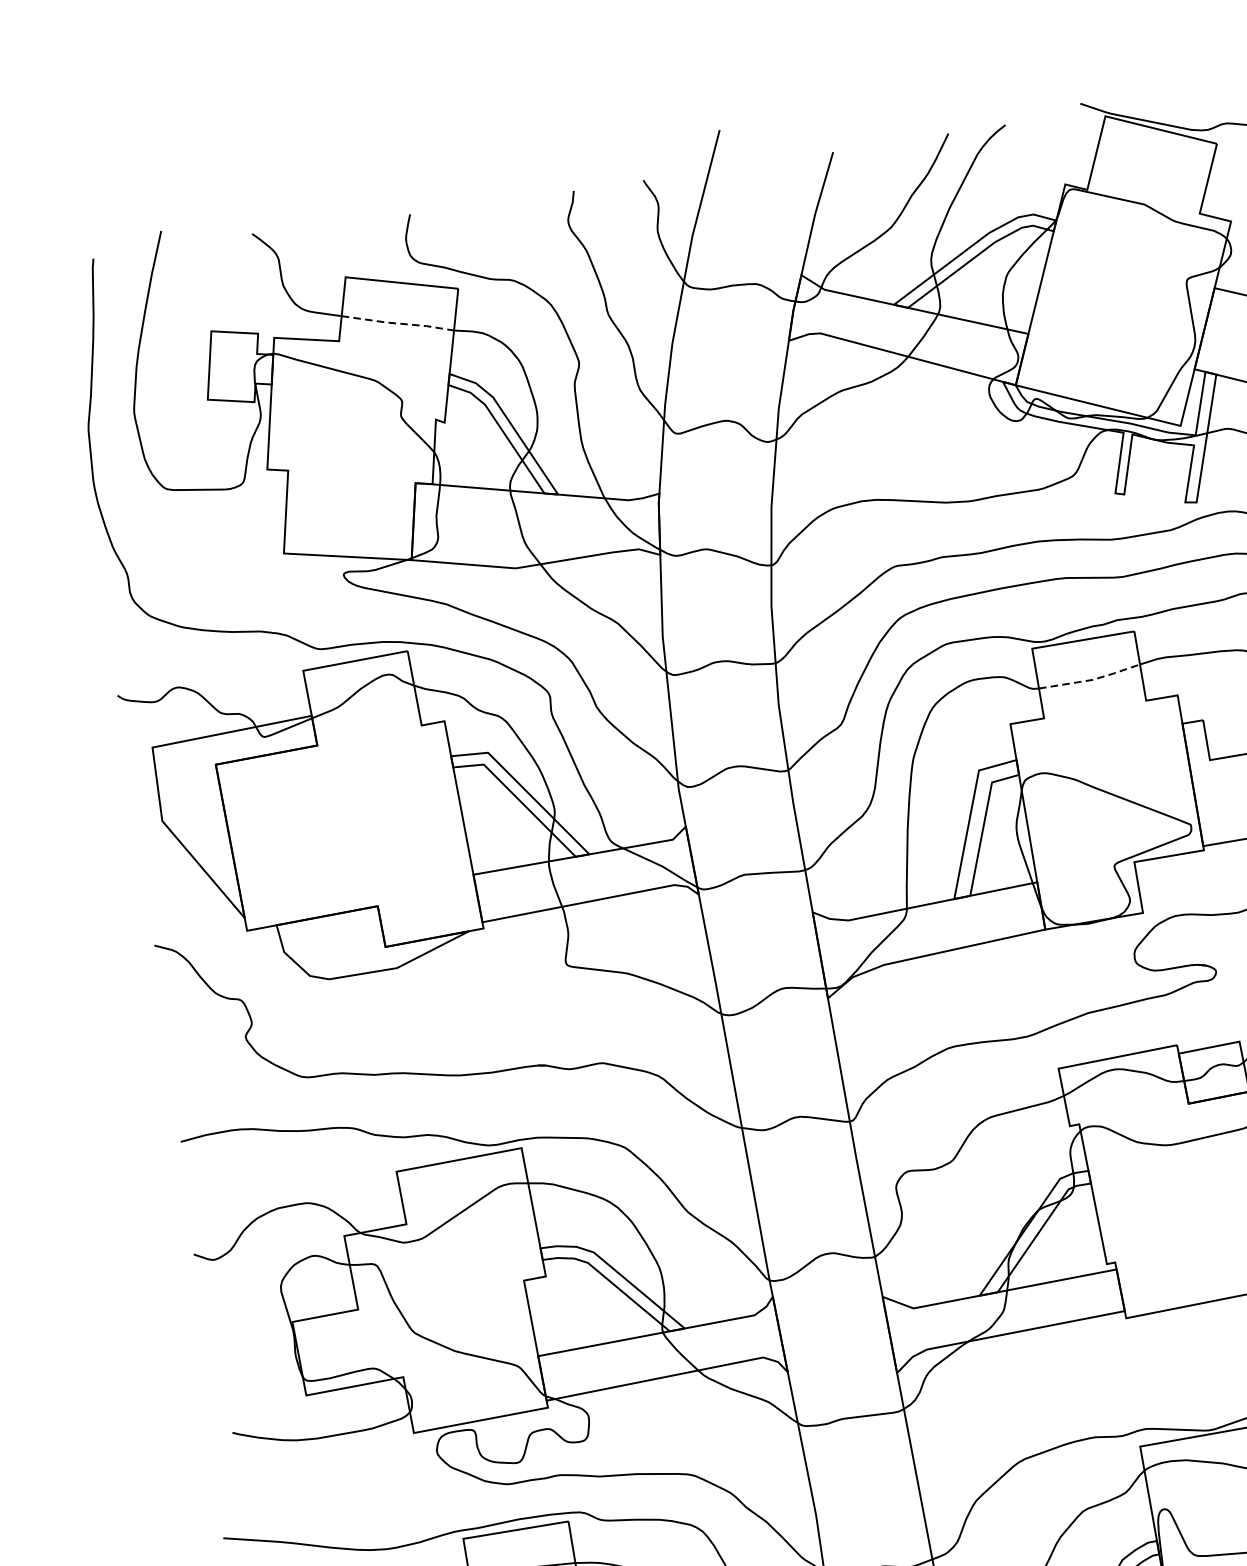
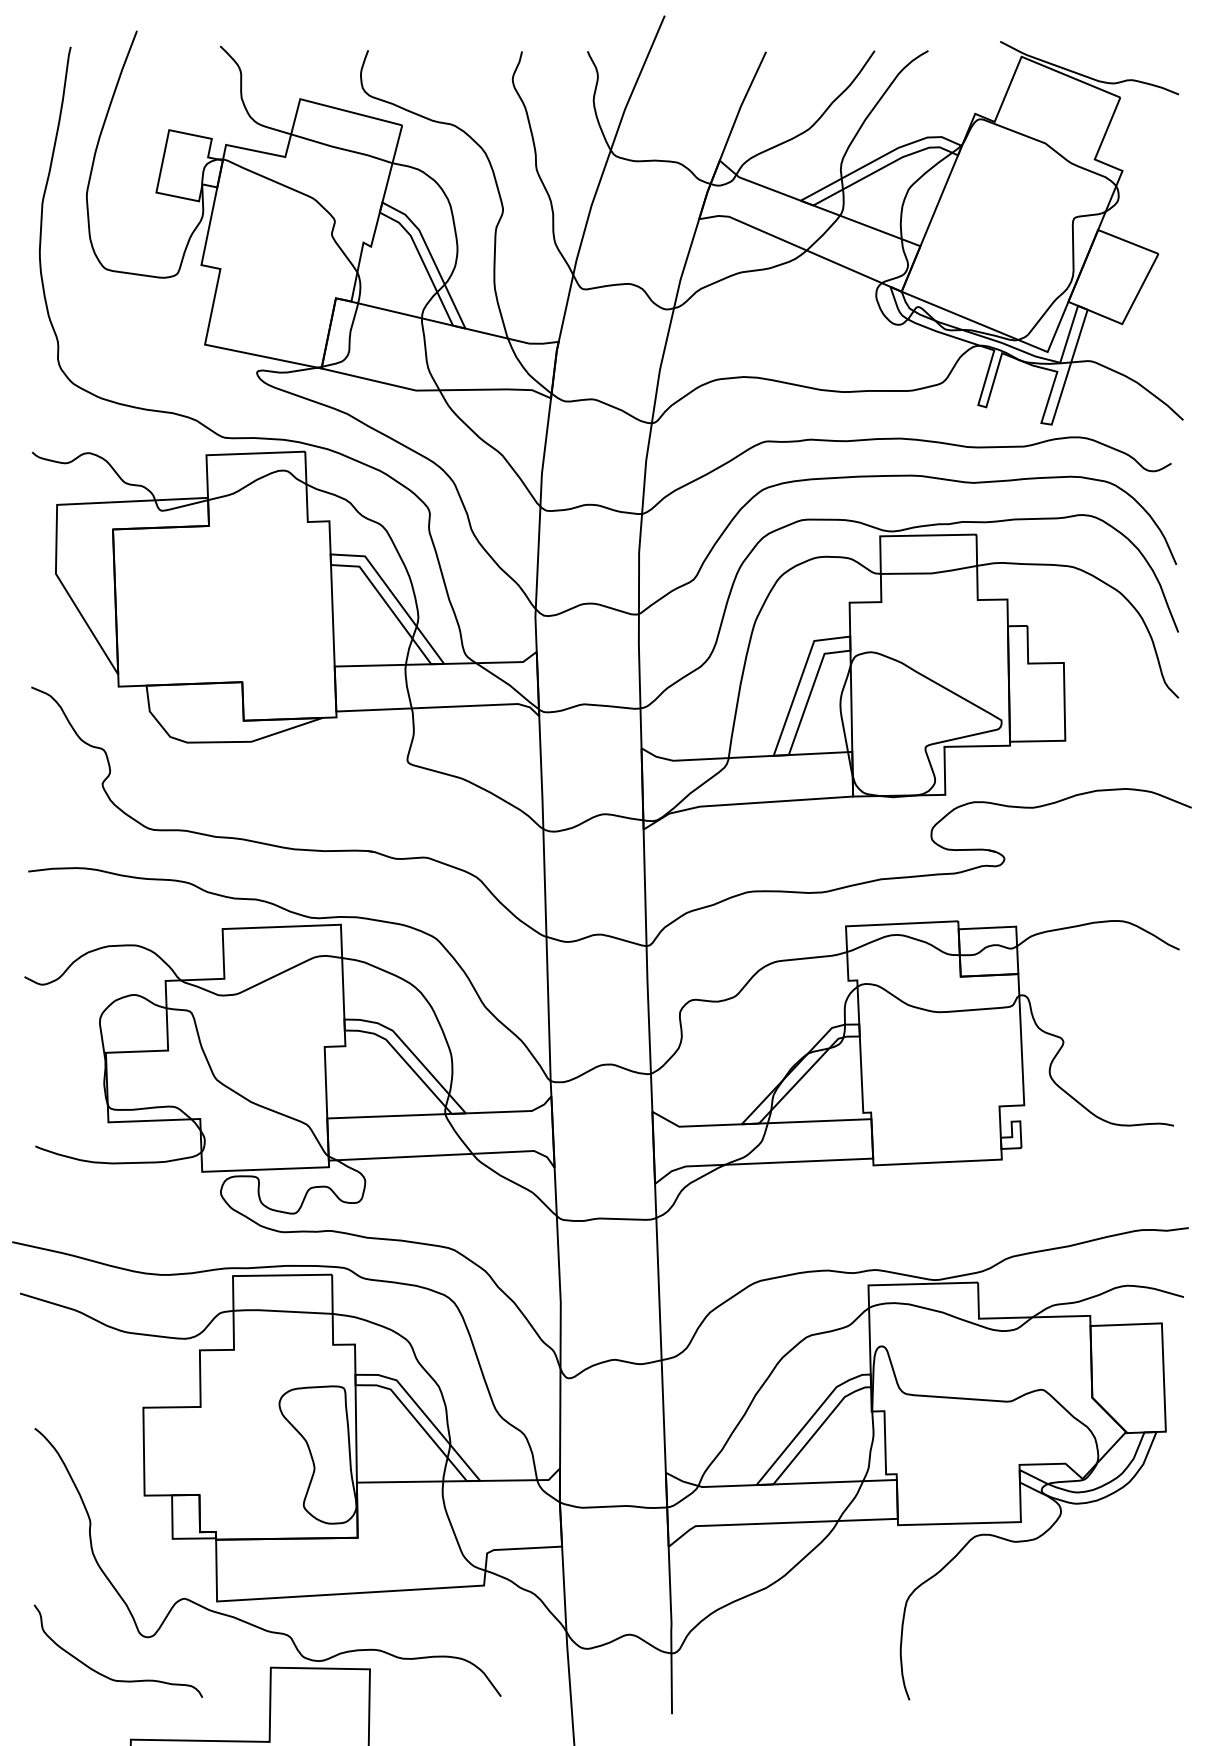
line: (398, 324) -> (342, 149), dashed -> solid
line: (1091, 680) -> (930, 573), dashed -> solid

